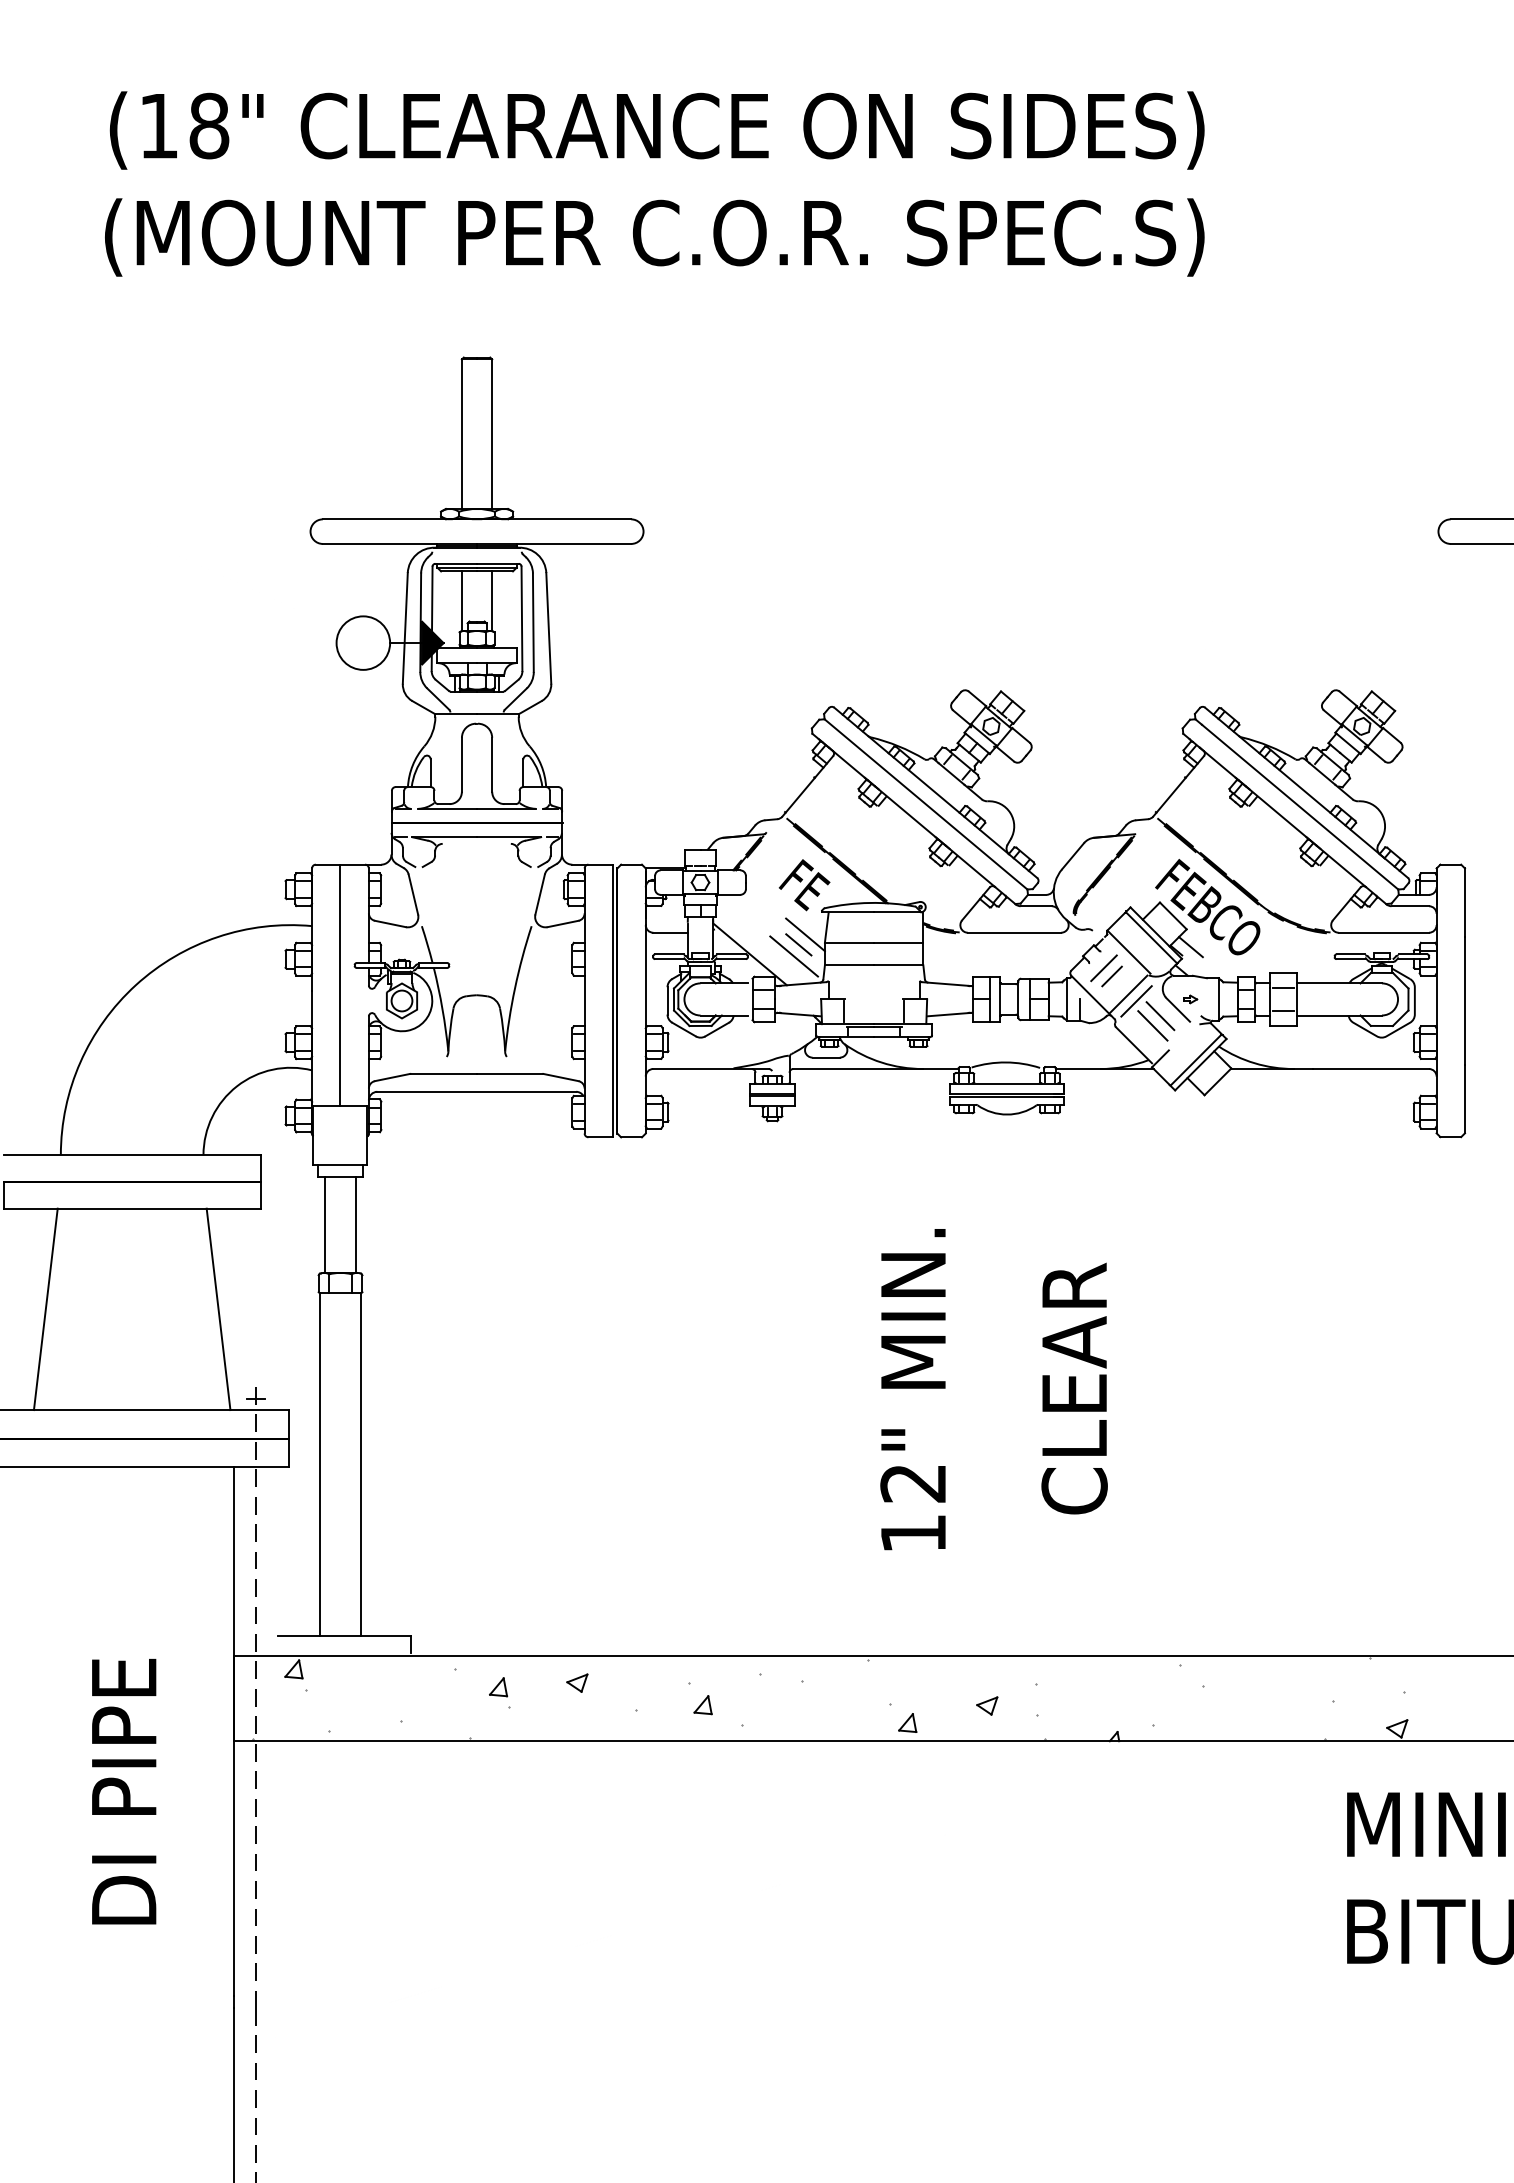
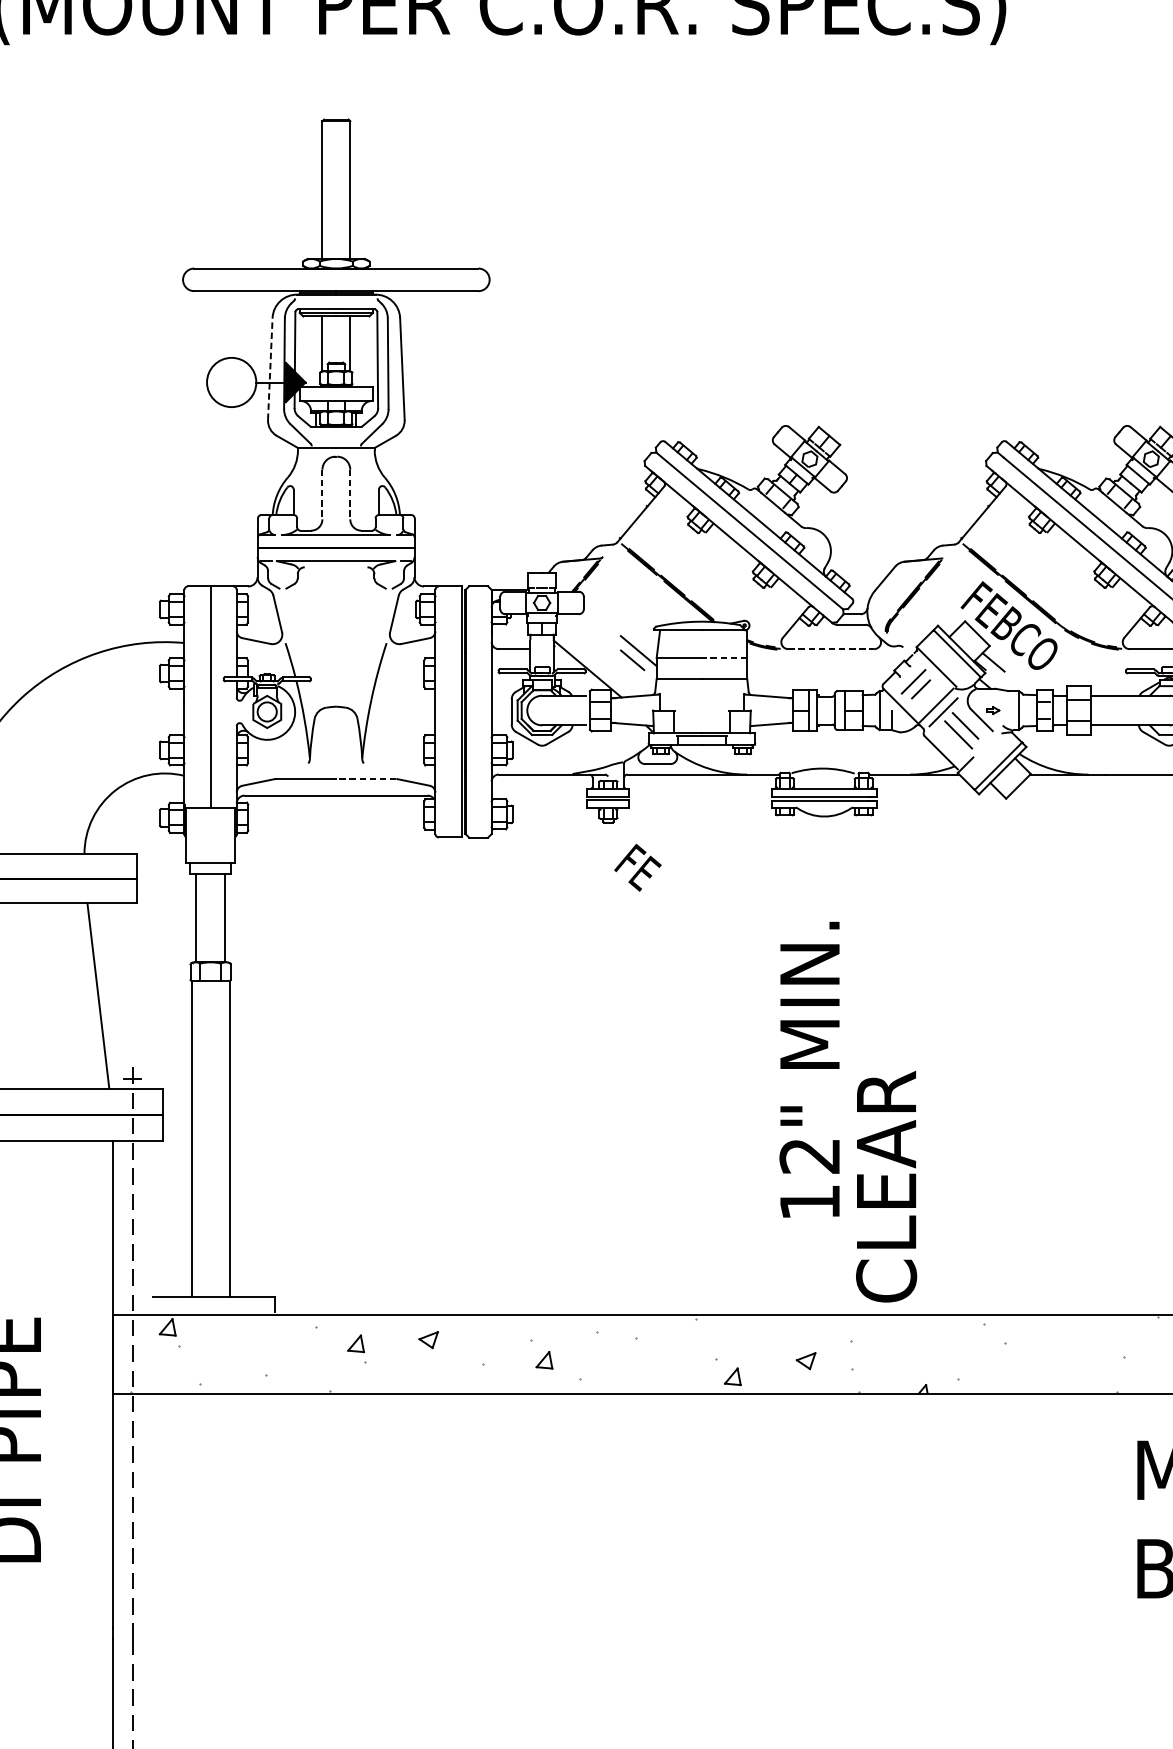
line: (405, 627) -> (270, 368), solid -> dashed
line: (461, 764) -> (322, 494), solid -> dashed
line: (492, 764) -> (350, 494), solid -> dashed
text: (804, 885) -> (637, 868), moved
line: (1014, 932) -> (831, 648), solid -> dashed
line: (898, 942) -> (724, 658), solid -> dashed
line: (793, 956) -> (627, 671), removed
line: (509, 1073) -> (366, 778), solid -> dashed
text: (1074, 1388) -> (886, 1186), moved
text: (912, 1389) -> (809, 1069), moved

